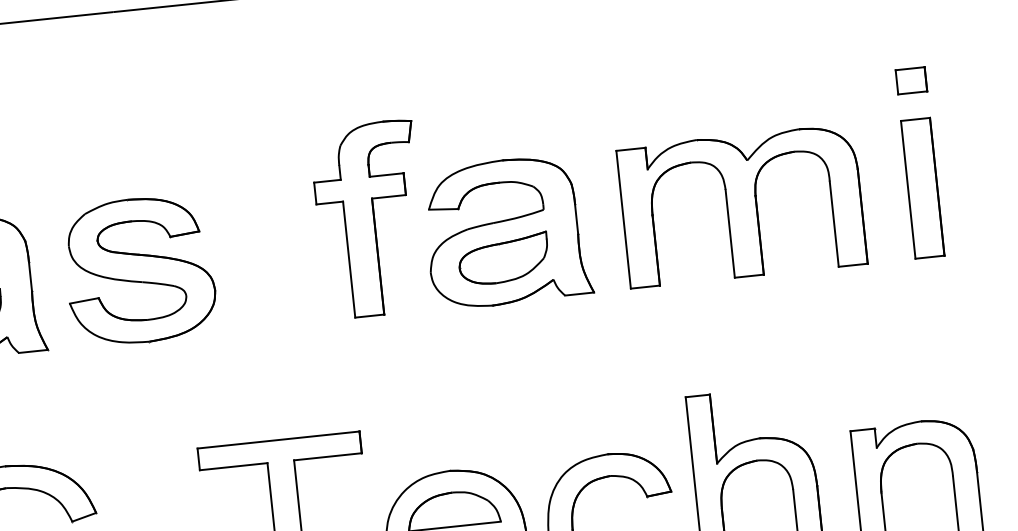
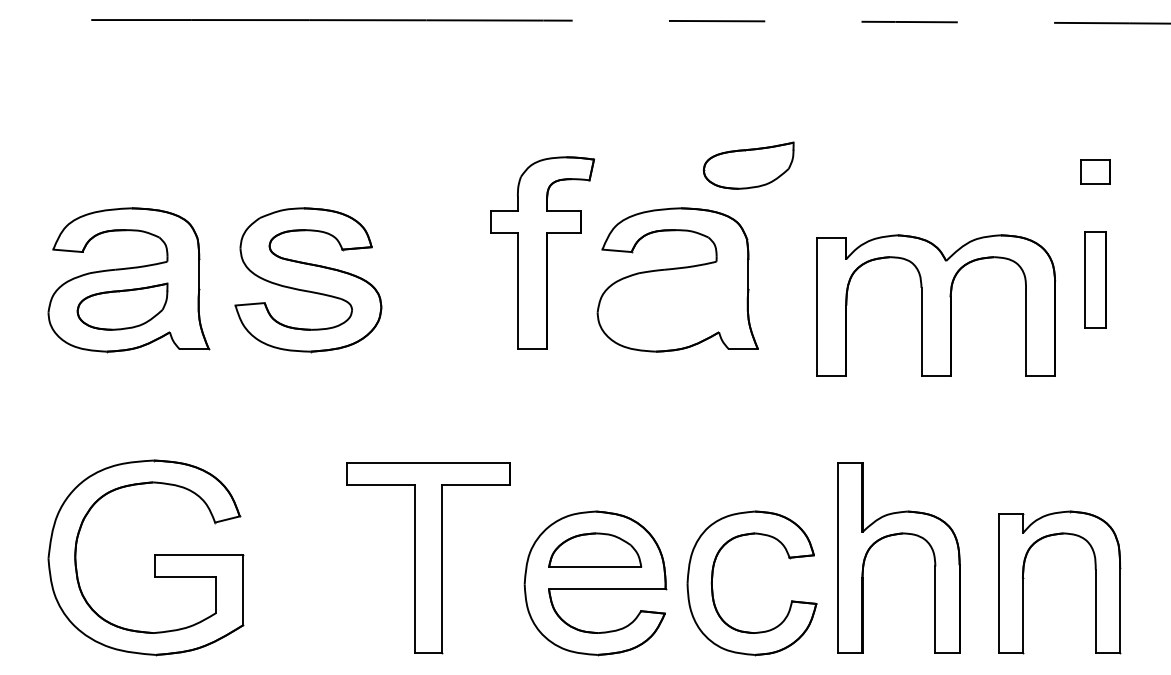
part: (922, 187) -> (1095, 279), size x0.7
part: (742, 205) -> (936, 305), moved
part: (503, 259) -> (748, 165), moved

